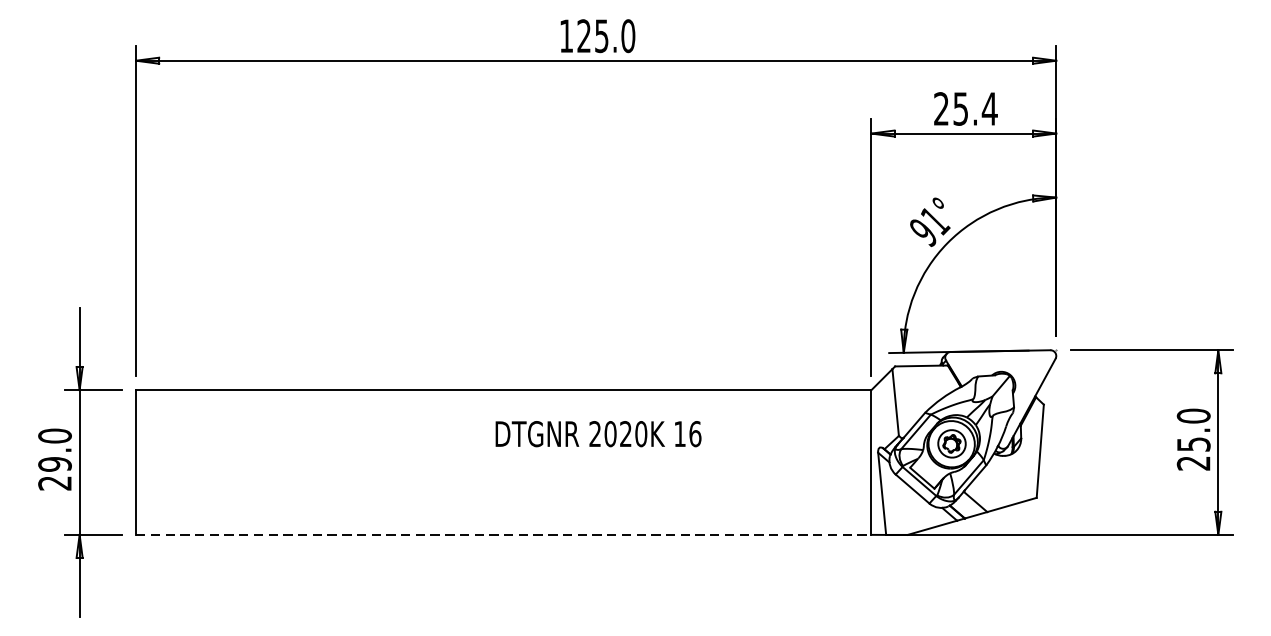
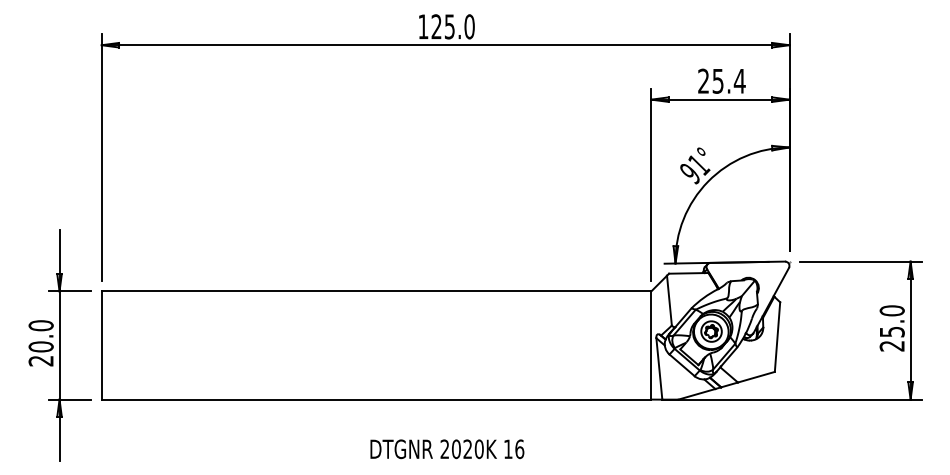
text: (598, 434) -> (447, 449), moved
text: (54, 463) -> (40, 346), 29.0 -> 20.0
line: (503, 534) -> (376, 399), dashed -> solid

